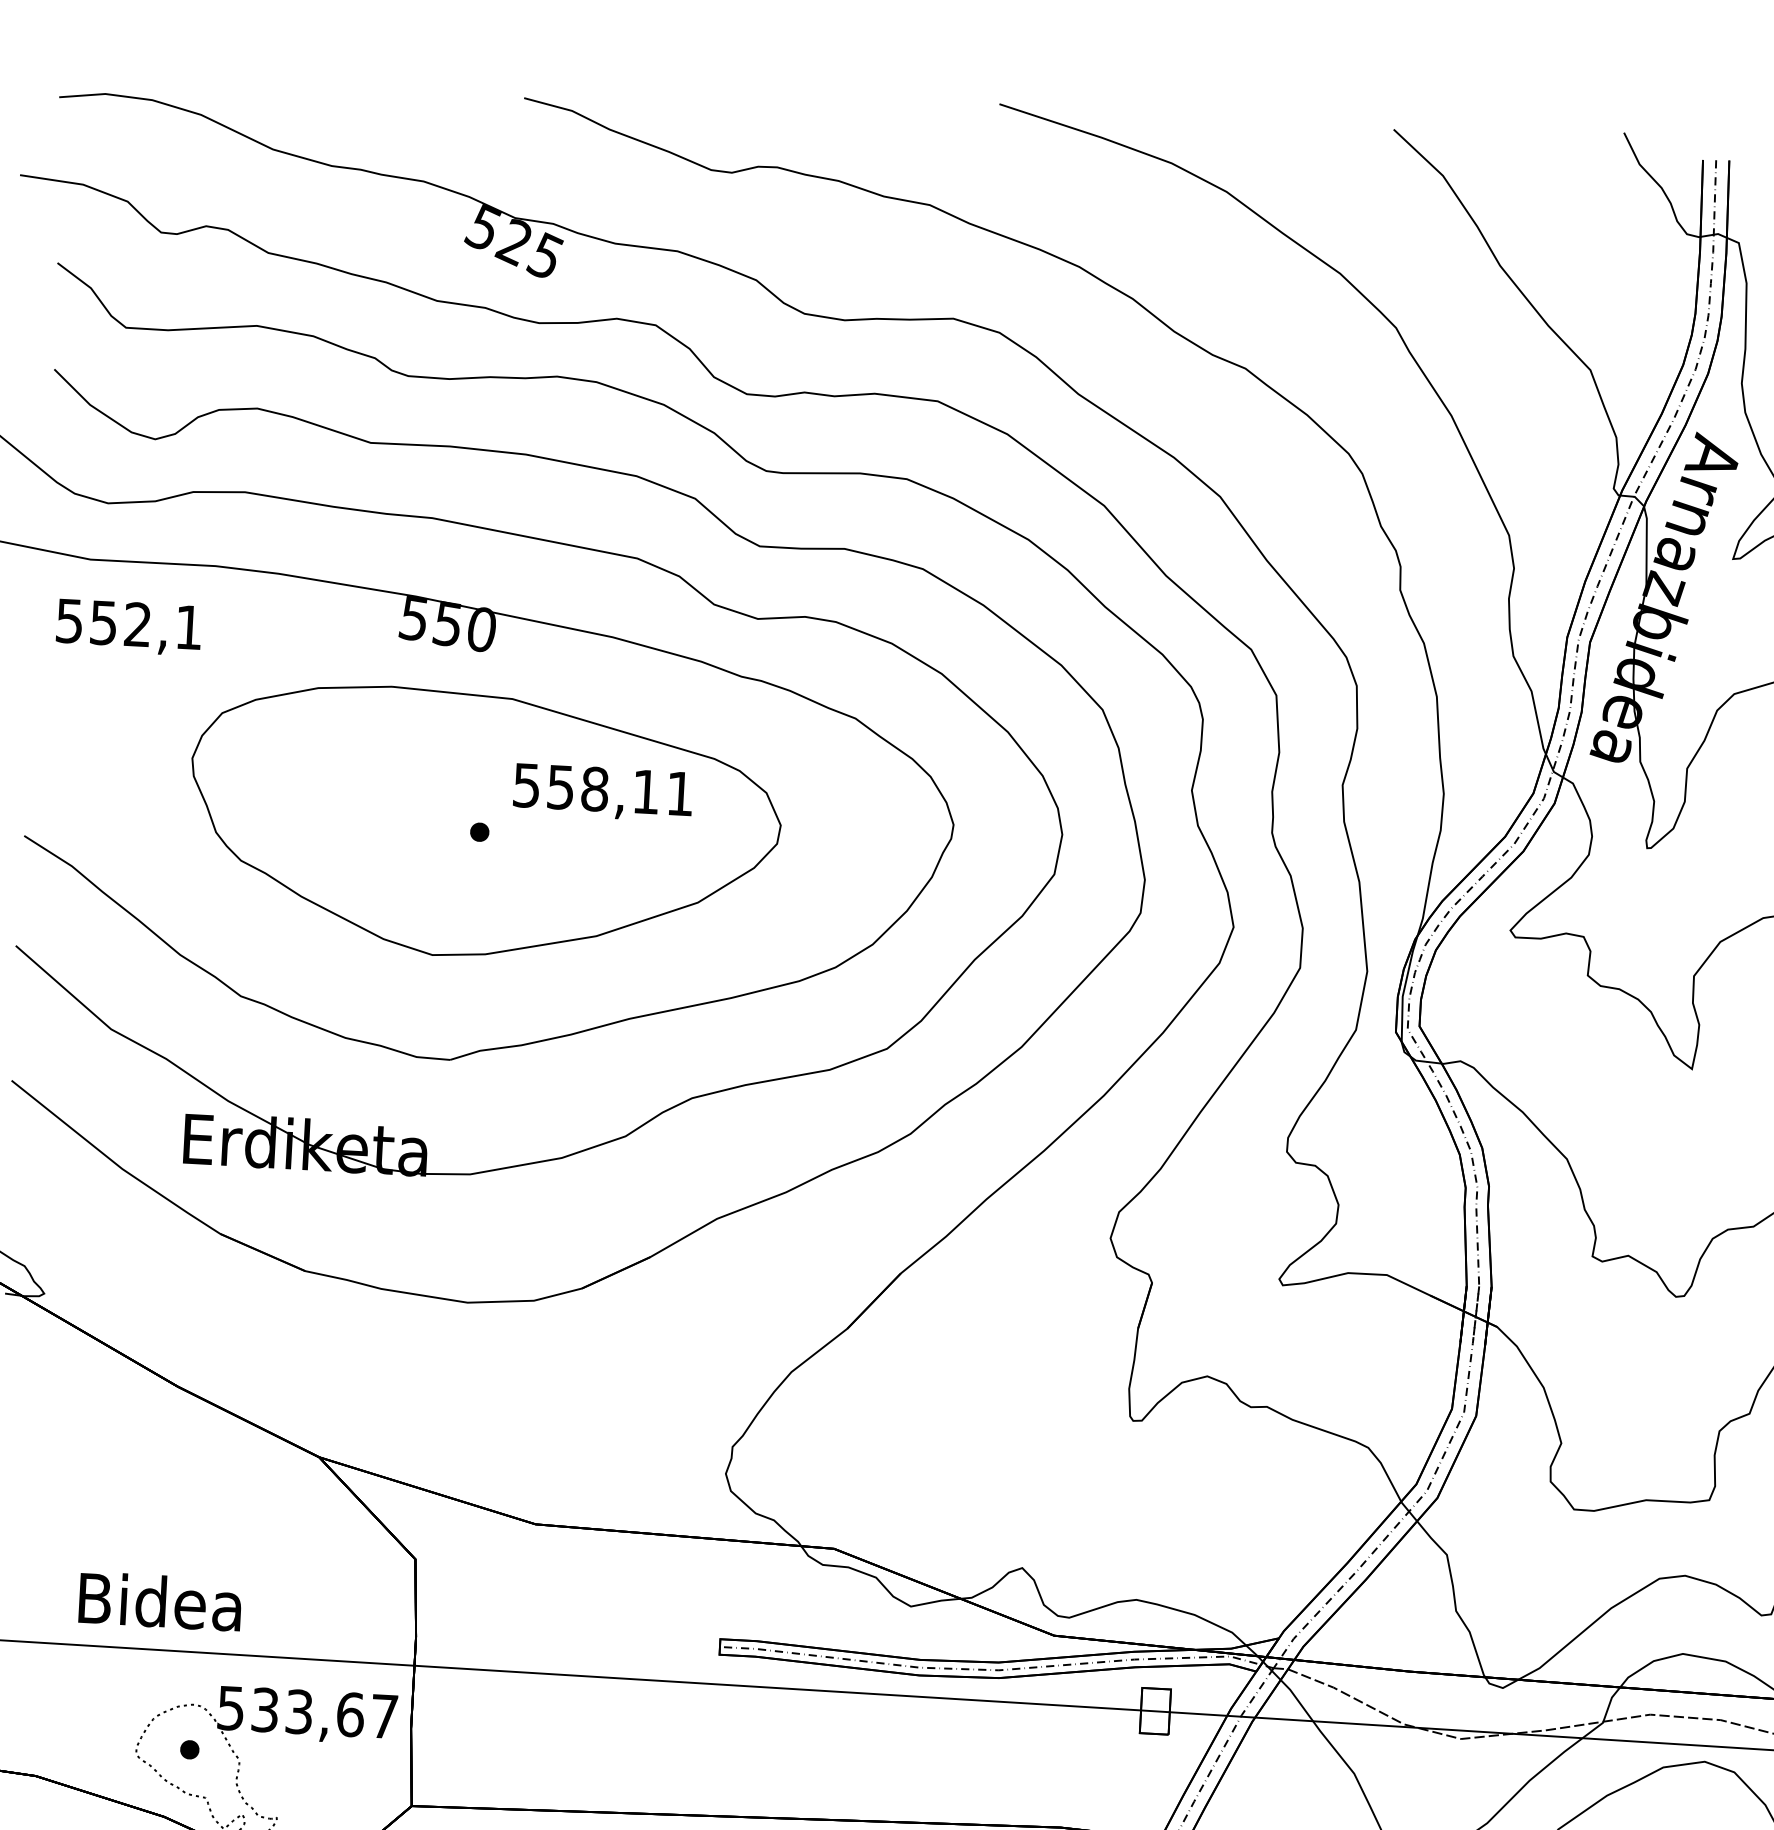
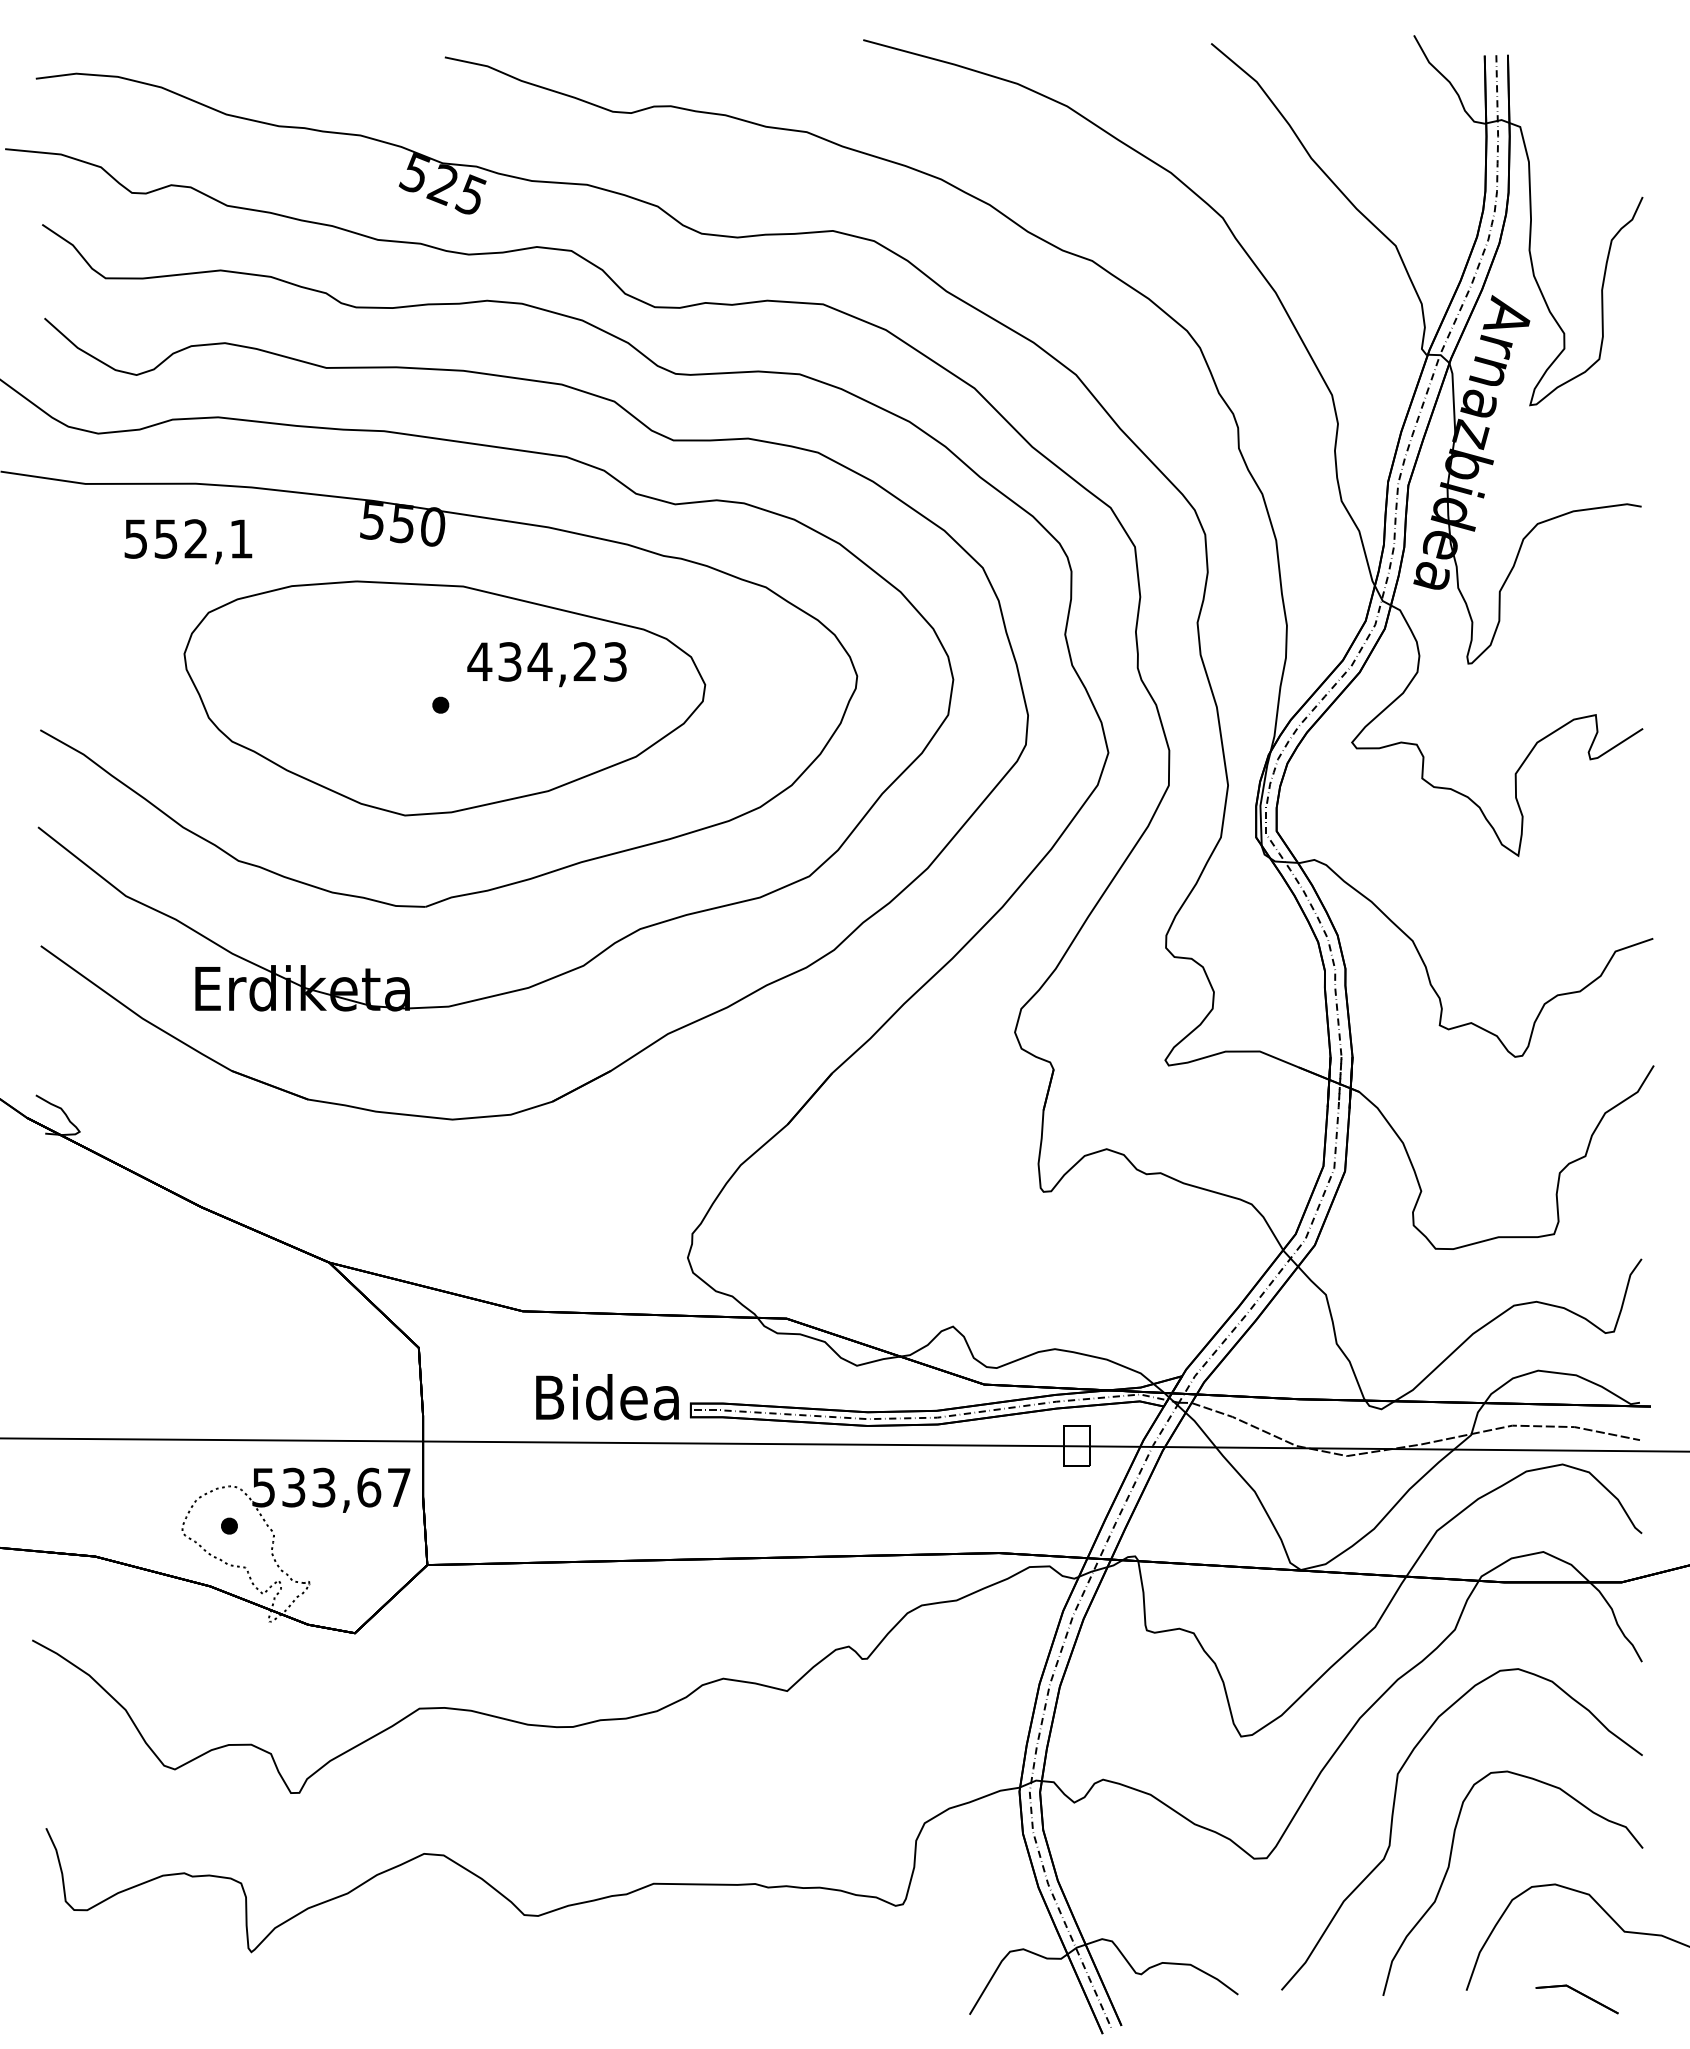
text: (129, 627) -> (188, 541), moved
text: (602, 789) -> (546, 661), 558,11 -> 434,23
text: (160, 1601) -> (607, 1397), moved

